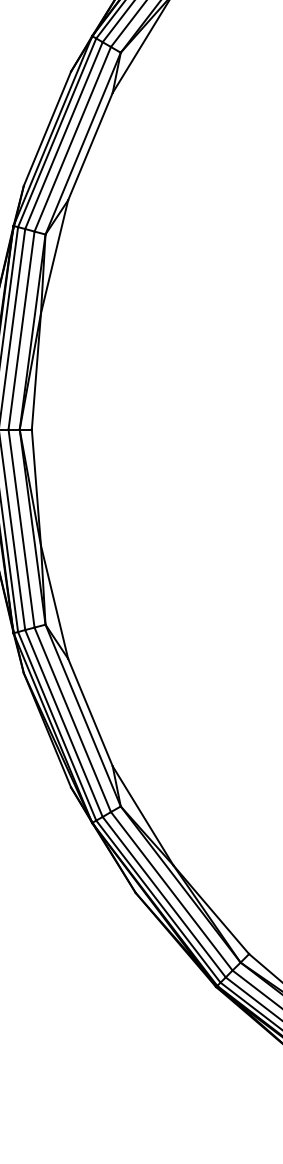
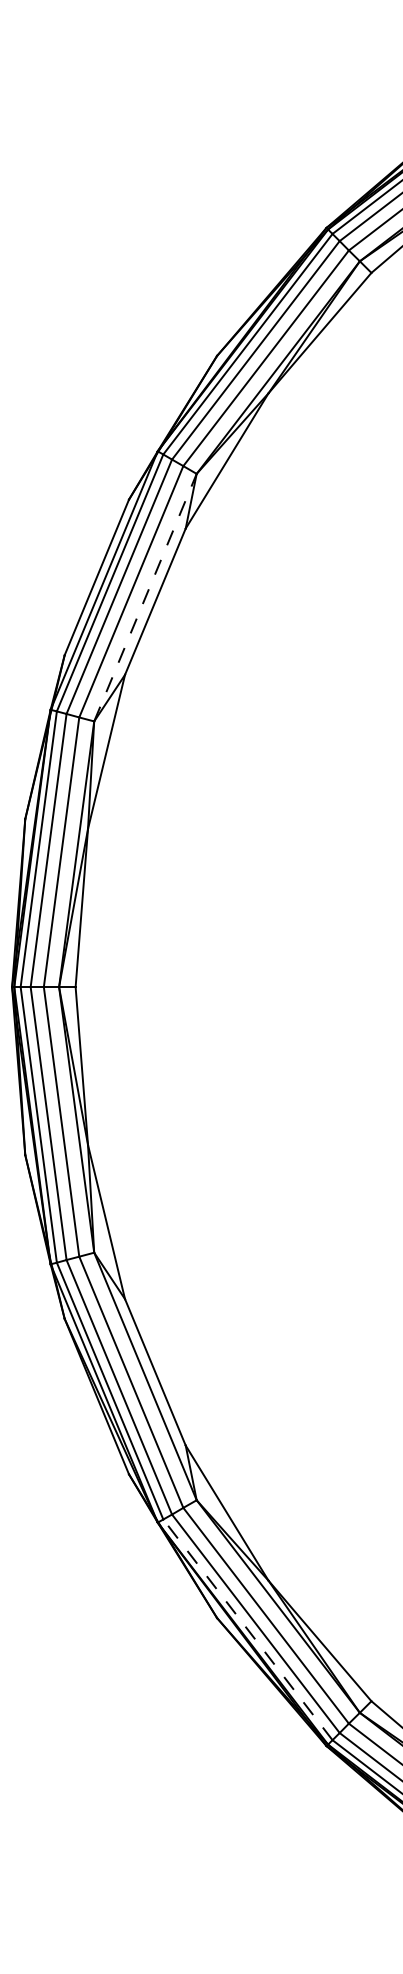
line: (83, 143) -> (145, 597), solid -> dashed
line: (158, 901) -> (247, 1629), solid -> dashed

